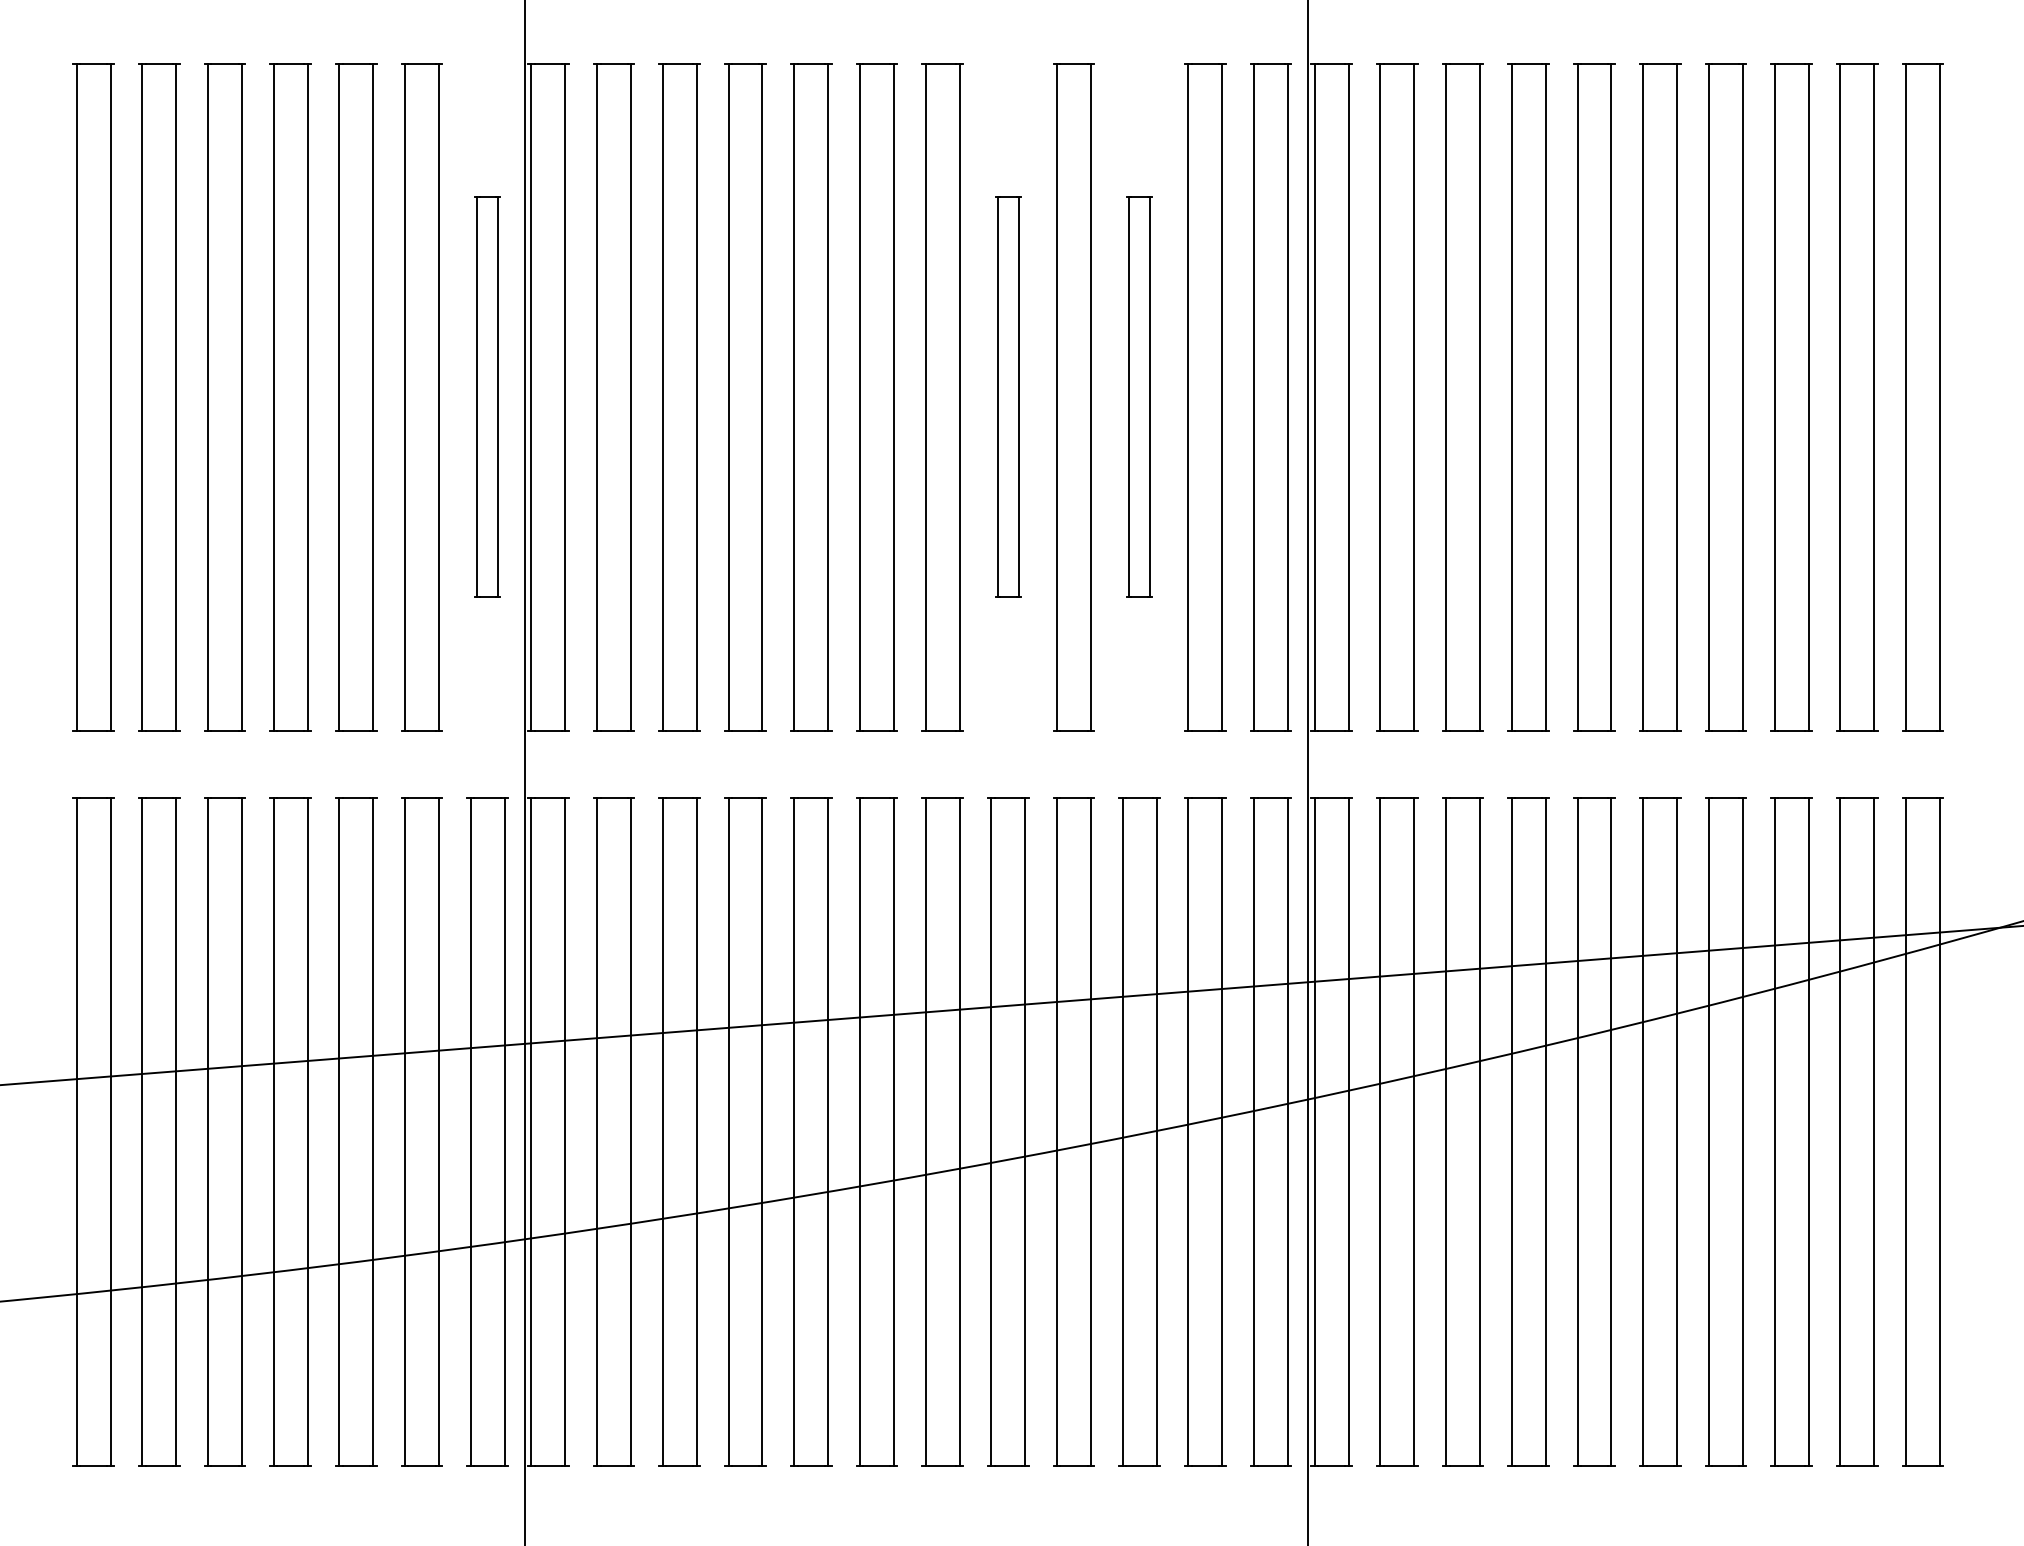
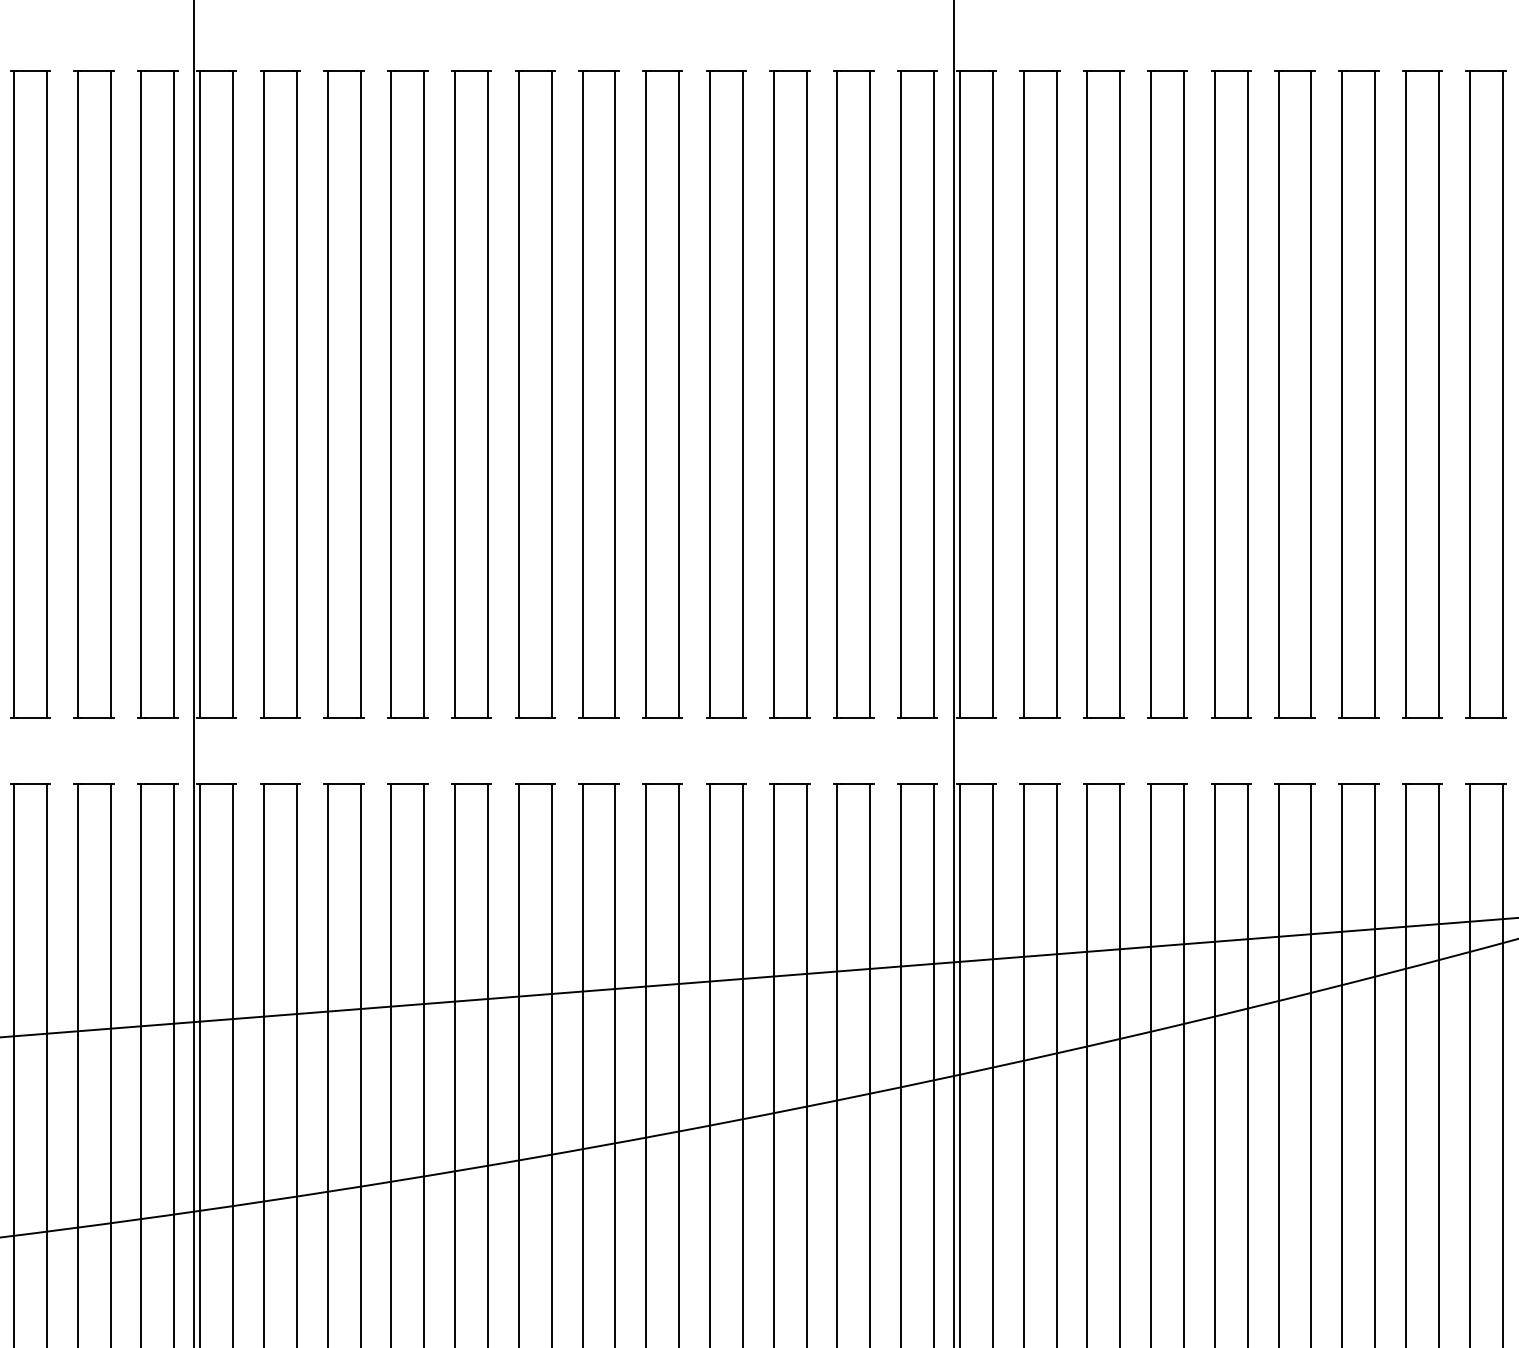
part: (487, 397) -> (157, 395), size x1.67
part: (1008, 397) -> (662, 395), size x1.67
part: (1139, 397) -> (789, 395), size x1.67

